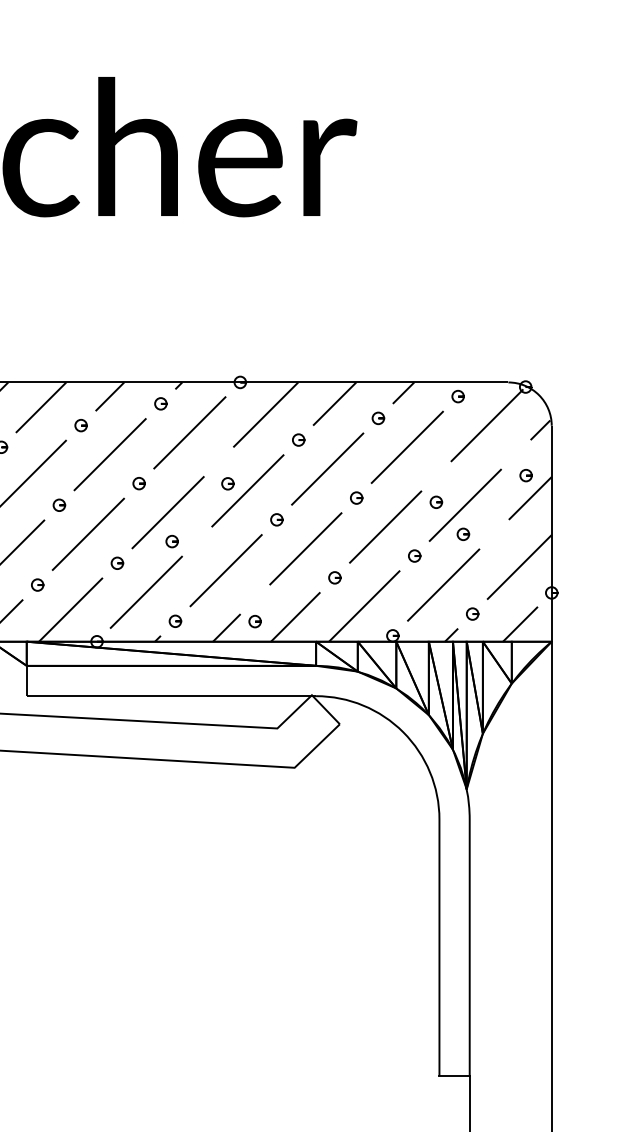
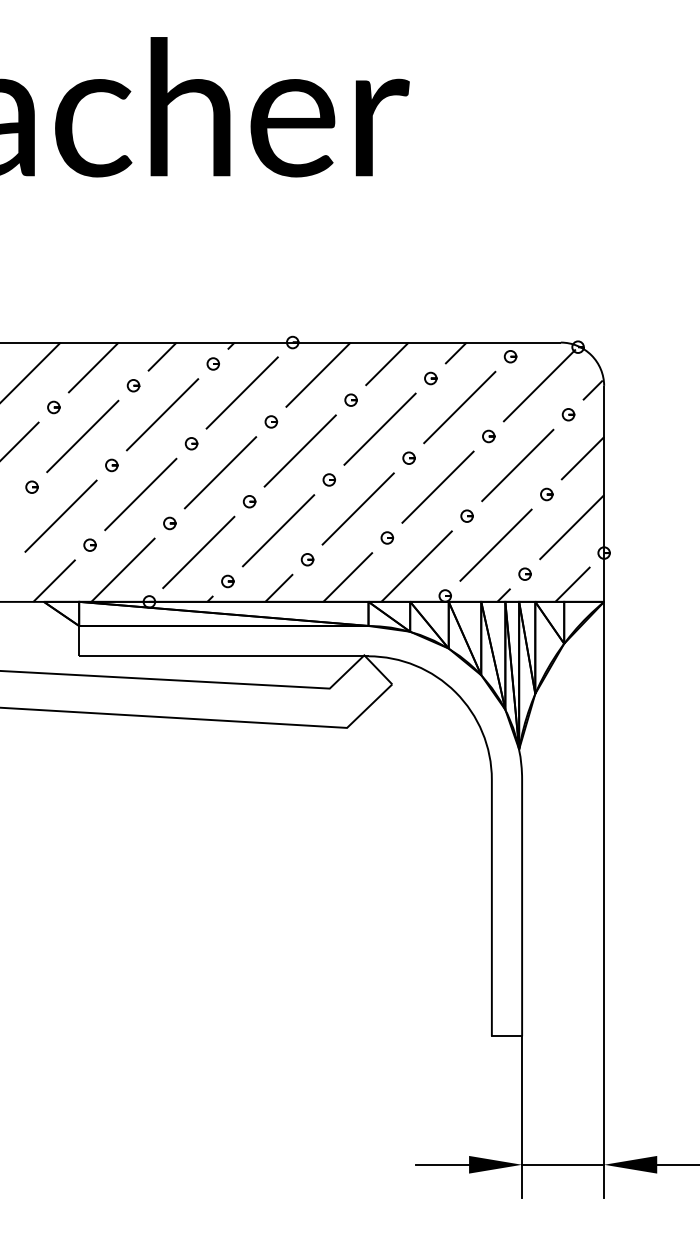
part: (526, 475) -> (568, 414), moved
part: (228, 483) -> (271, 421), moved
part: (436, 502) -> (488, 436), moved
part: (463, 534) -> (546, 494), moved
part: (172, 541) -> (249, 501), moved
part: (255, 621) -> (307, 559), moved

